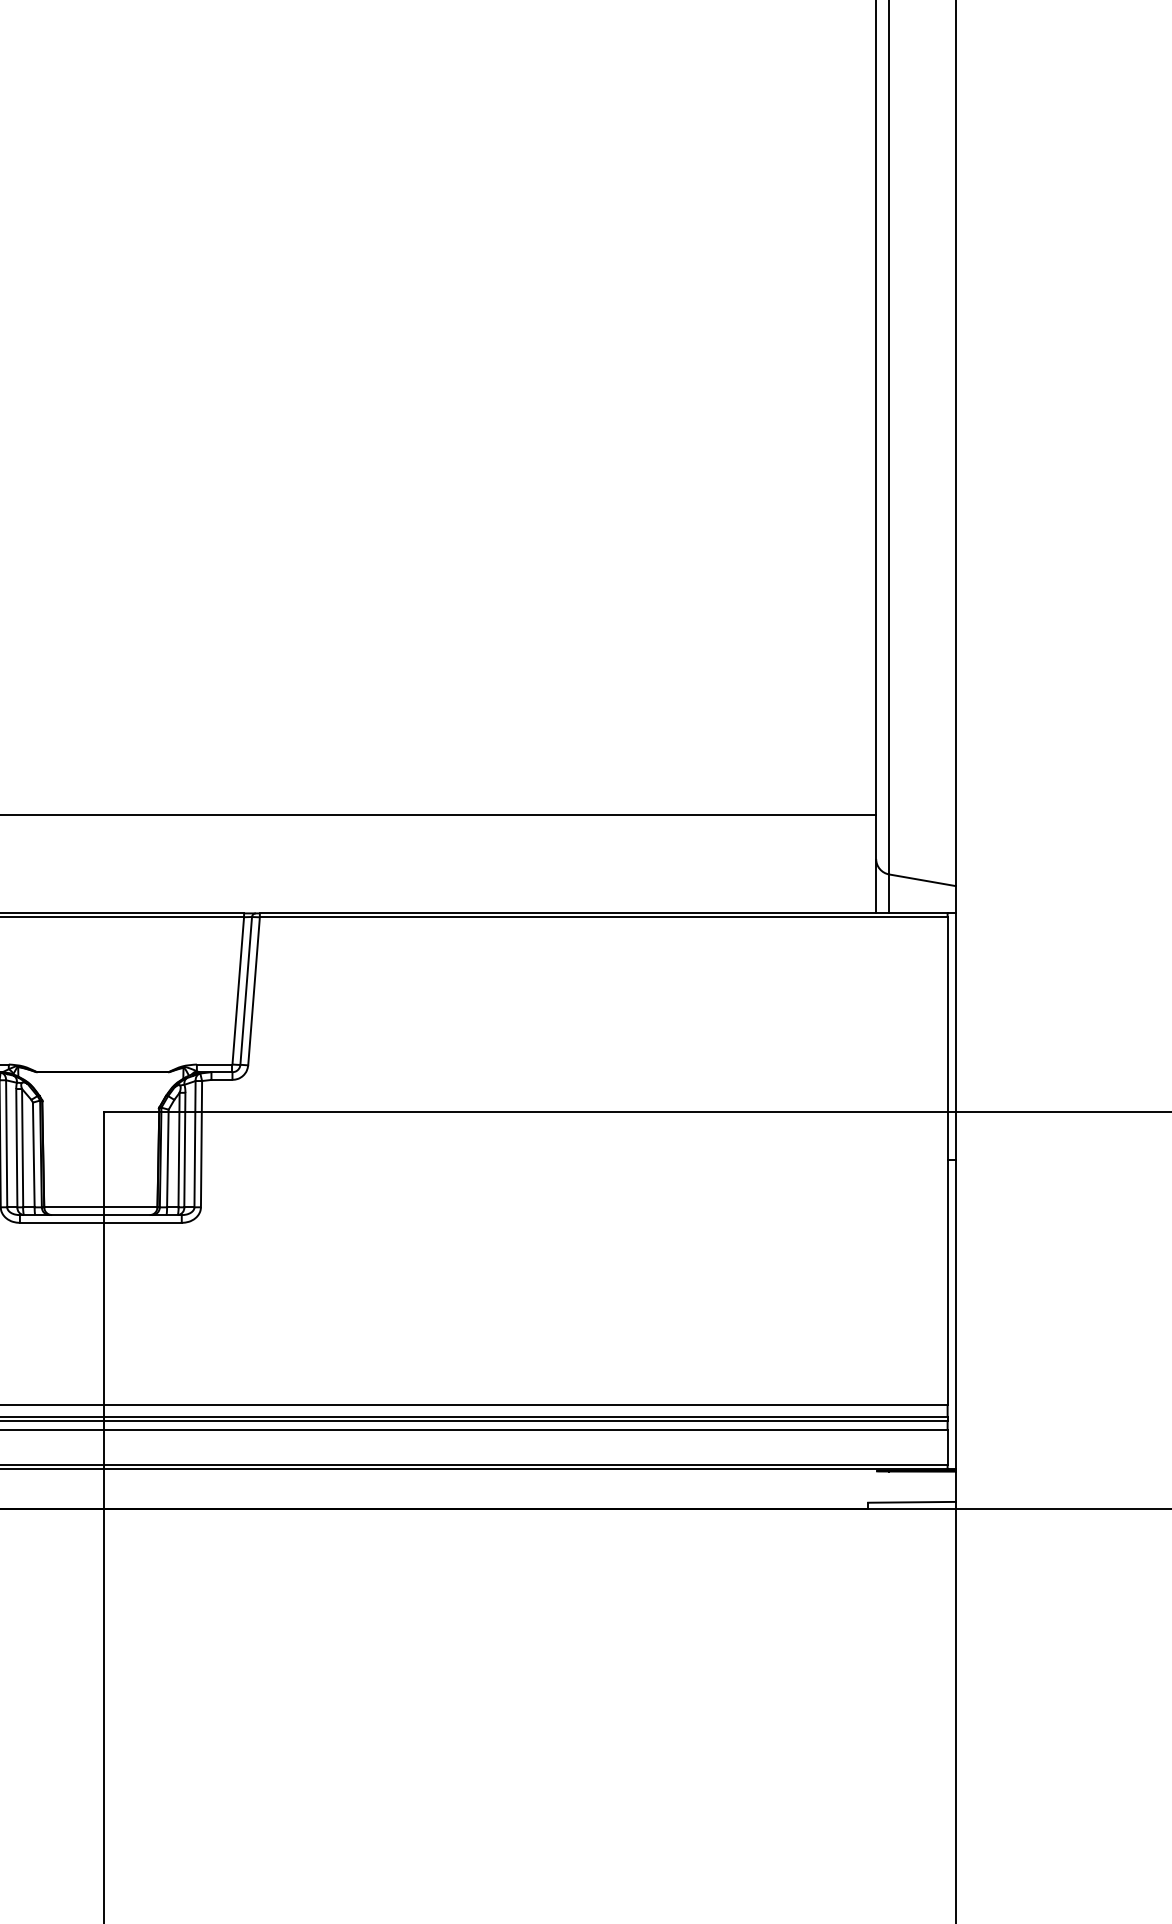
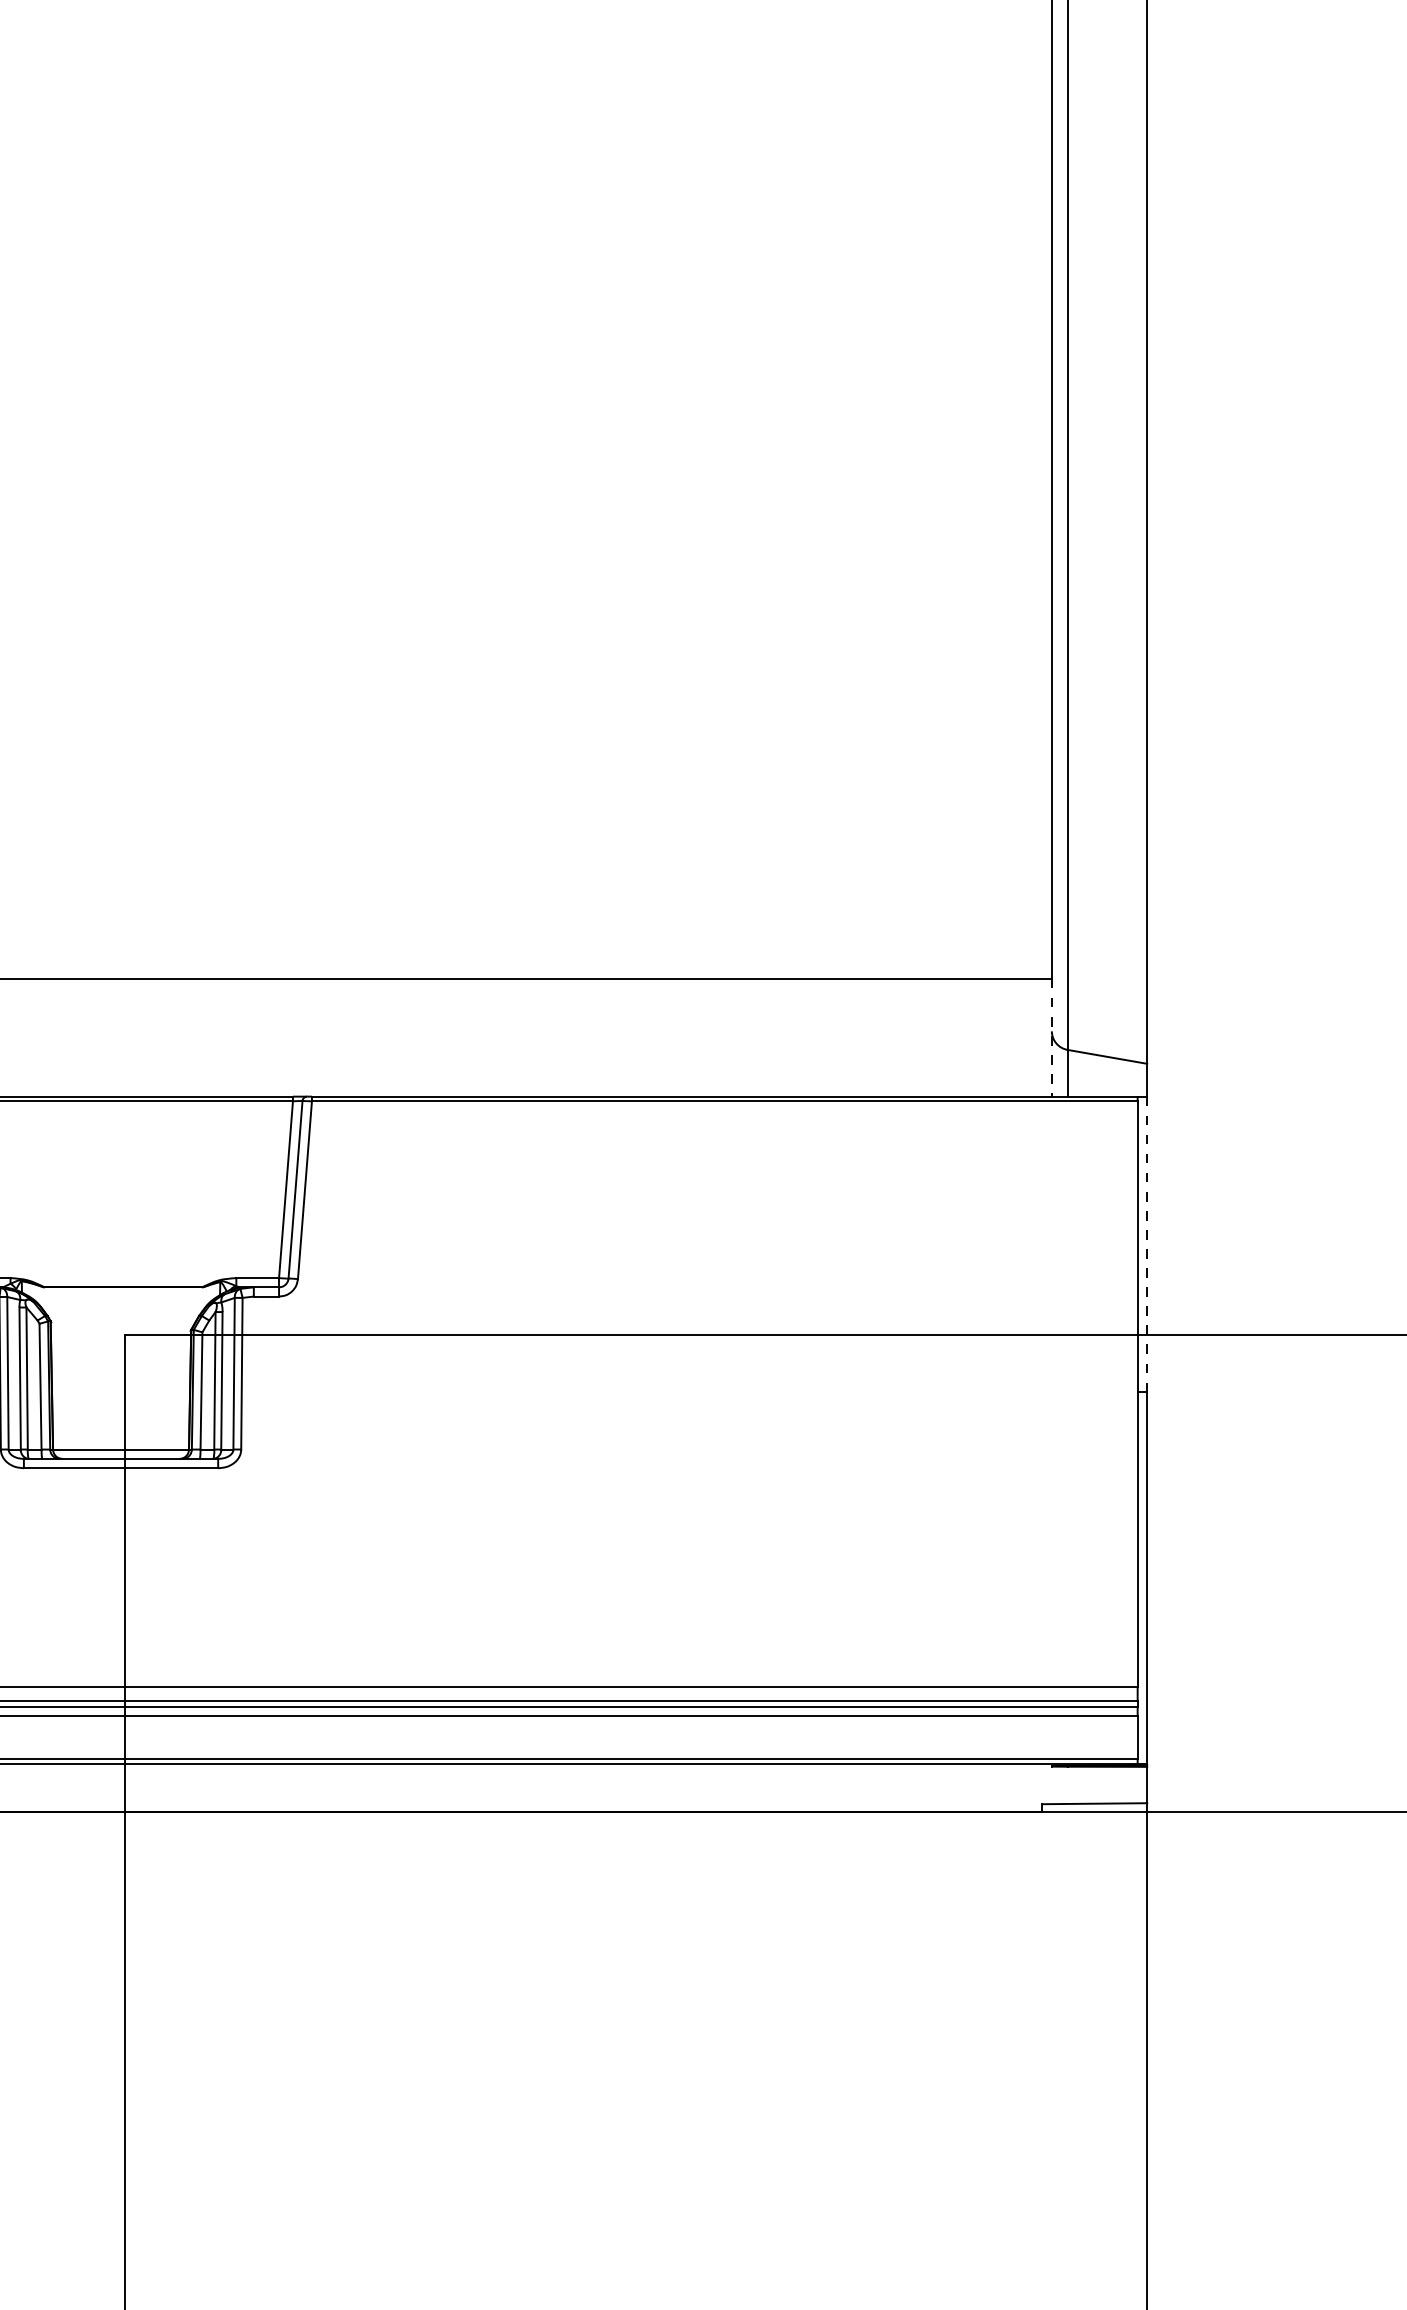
line: (876, 864) -> (1052, 1037), solid -> dashed
line: (955, 1036) -> (1147, 1244), solid -> dashed

